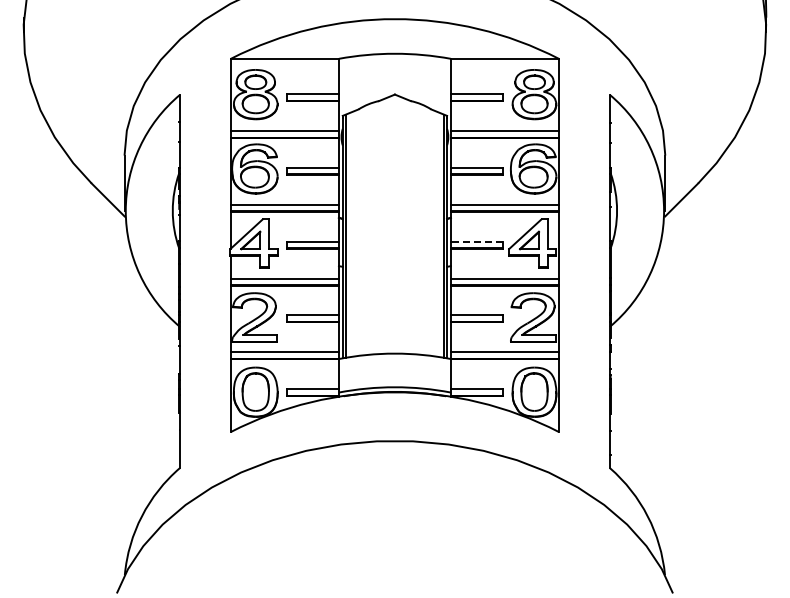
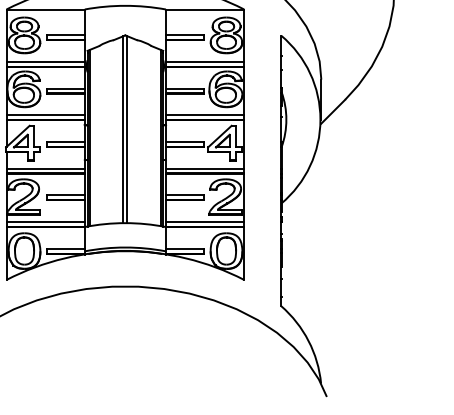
line: (392, 224) -> (123, 129), added
line: (397, 224) -> (127, 129), added
line: (476, 241) -> (184, 141), dashed -> solid

